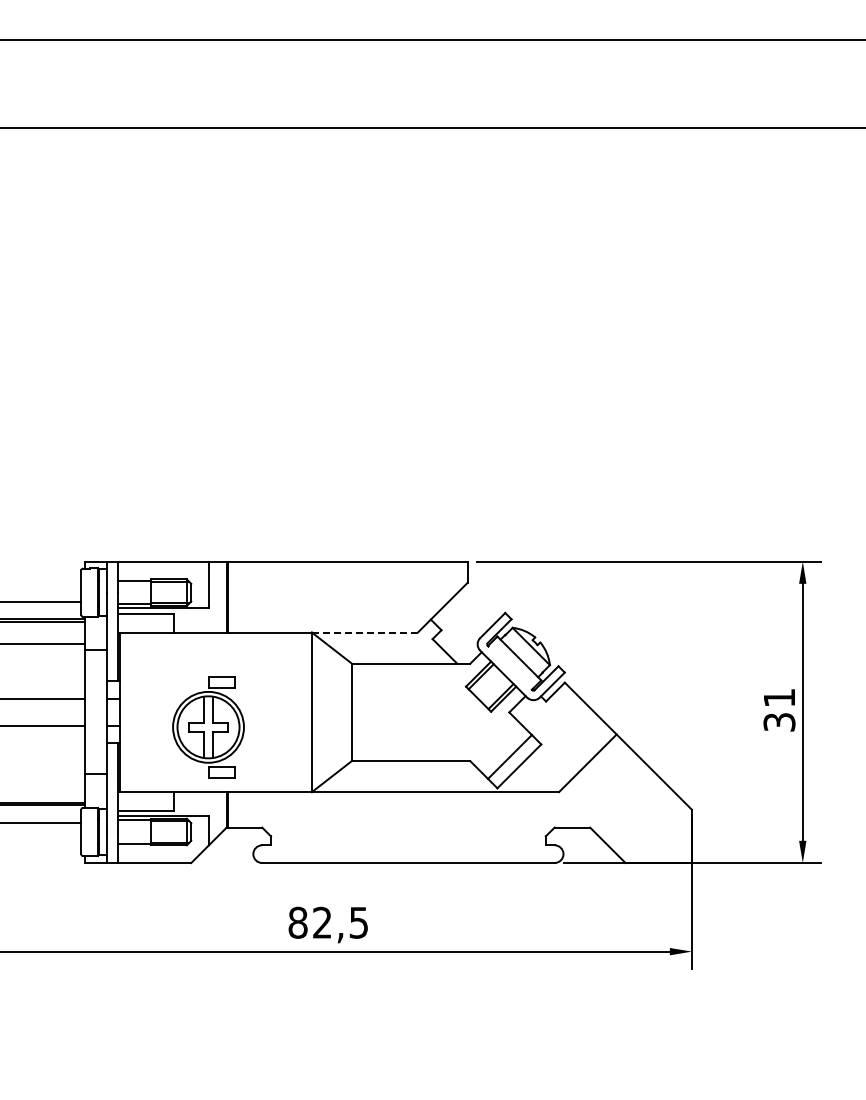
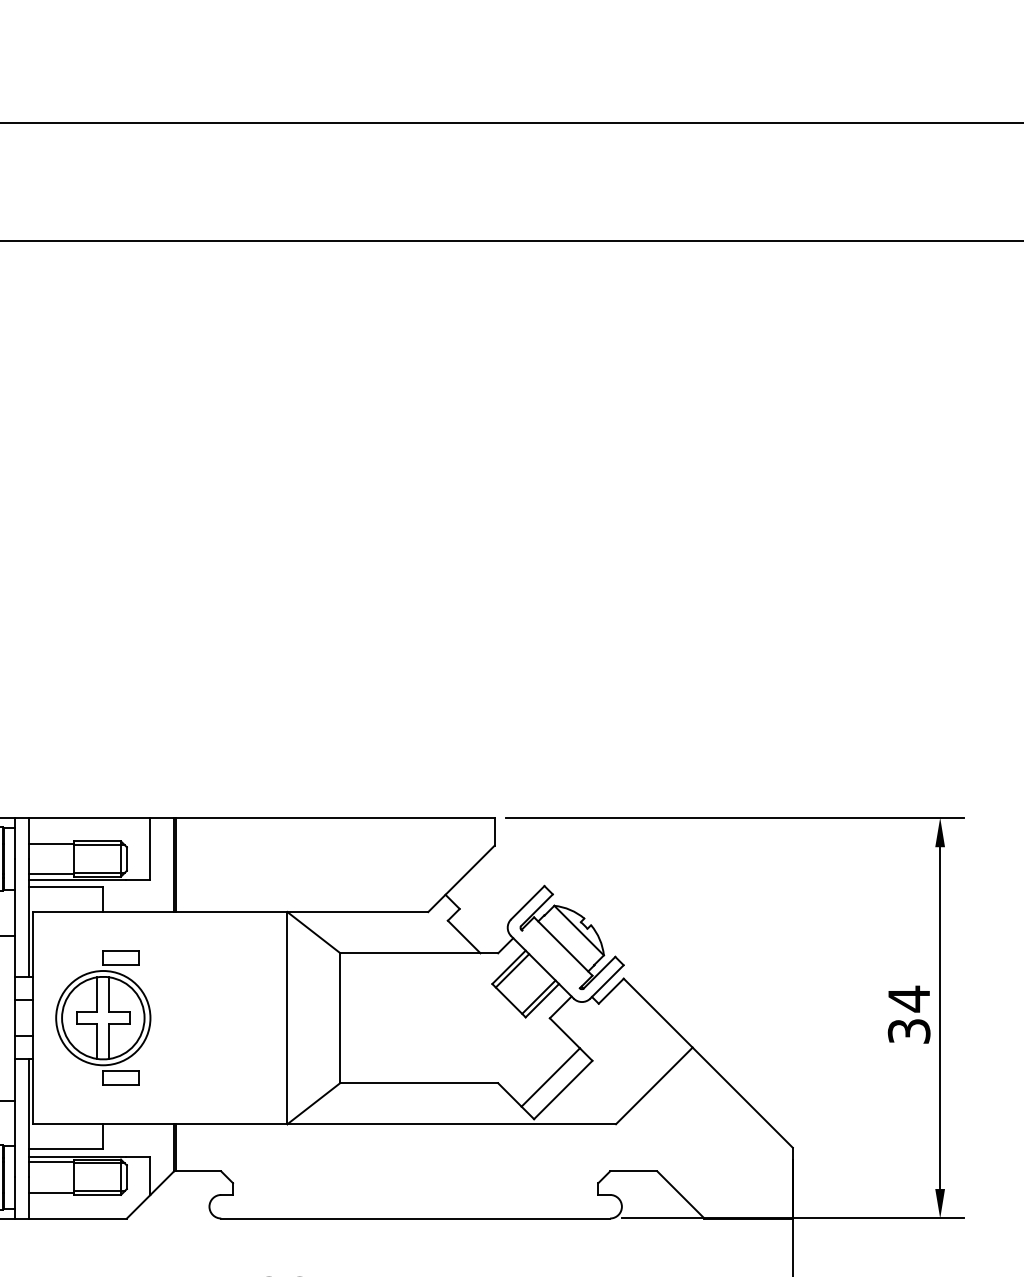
line: (364, 632) -> (357, 911), dashed -> solid
text: (779, 698) -> (909, 999), 31 -> 34
part: (208, 727) -> (103, 1018), moved

